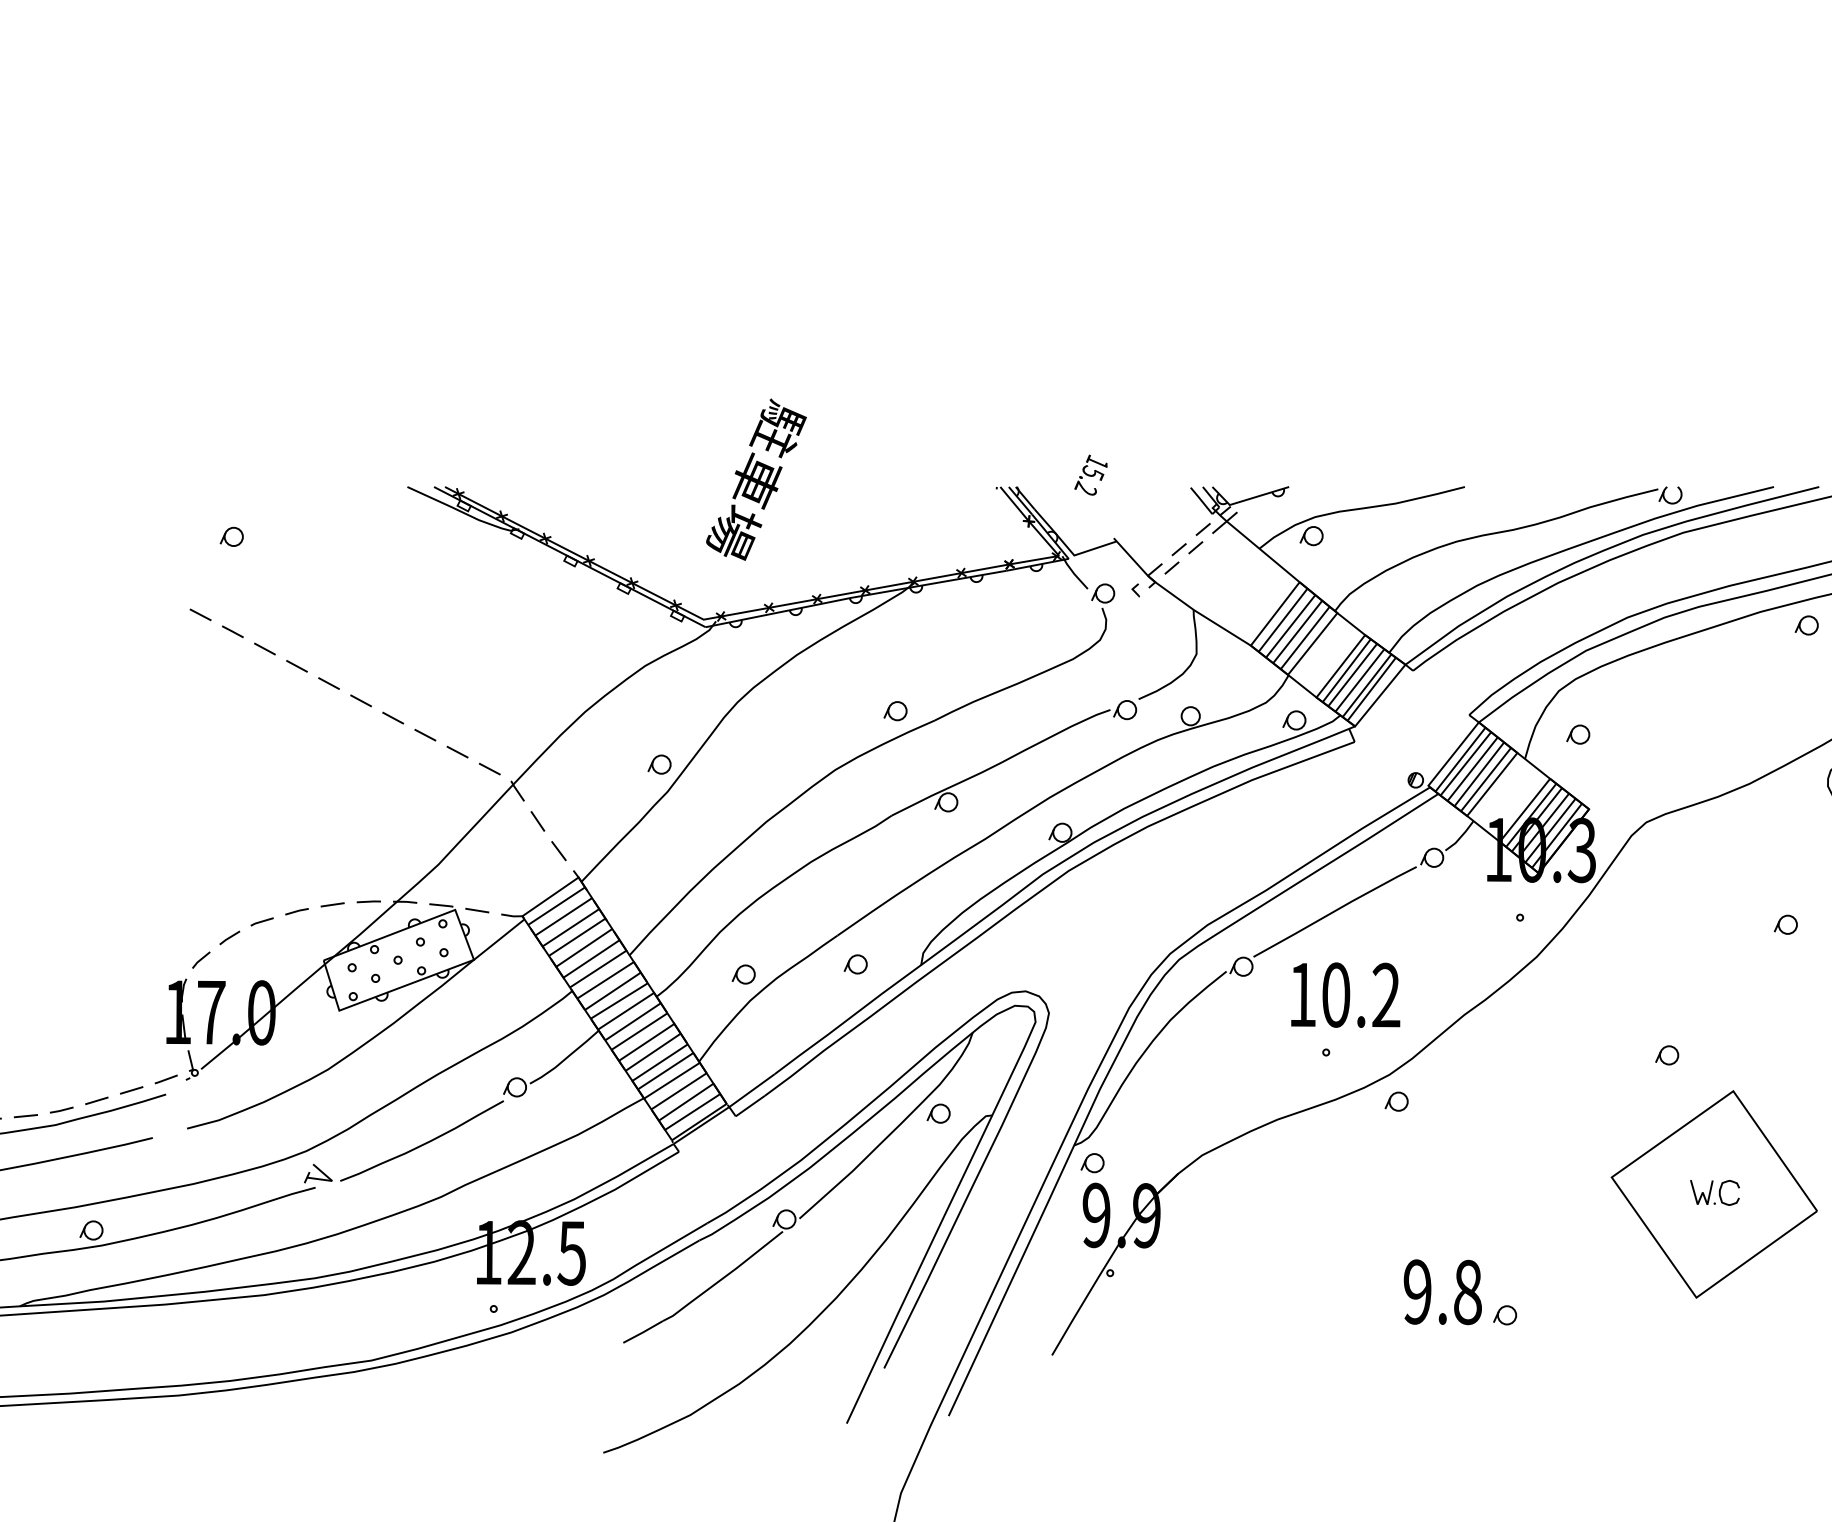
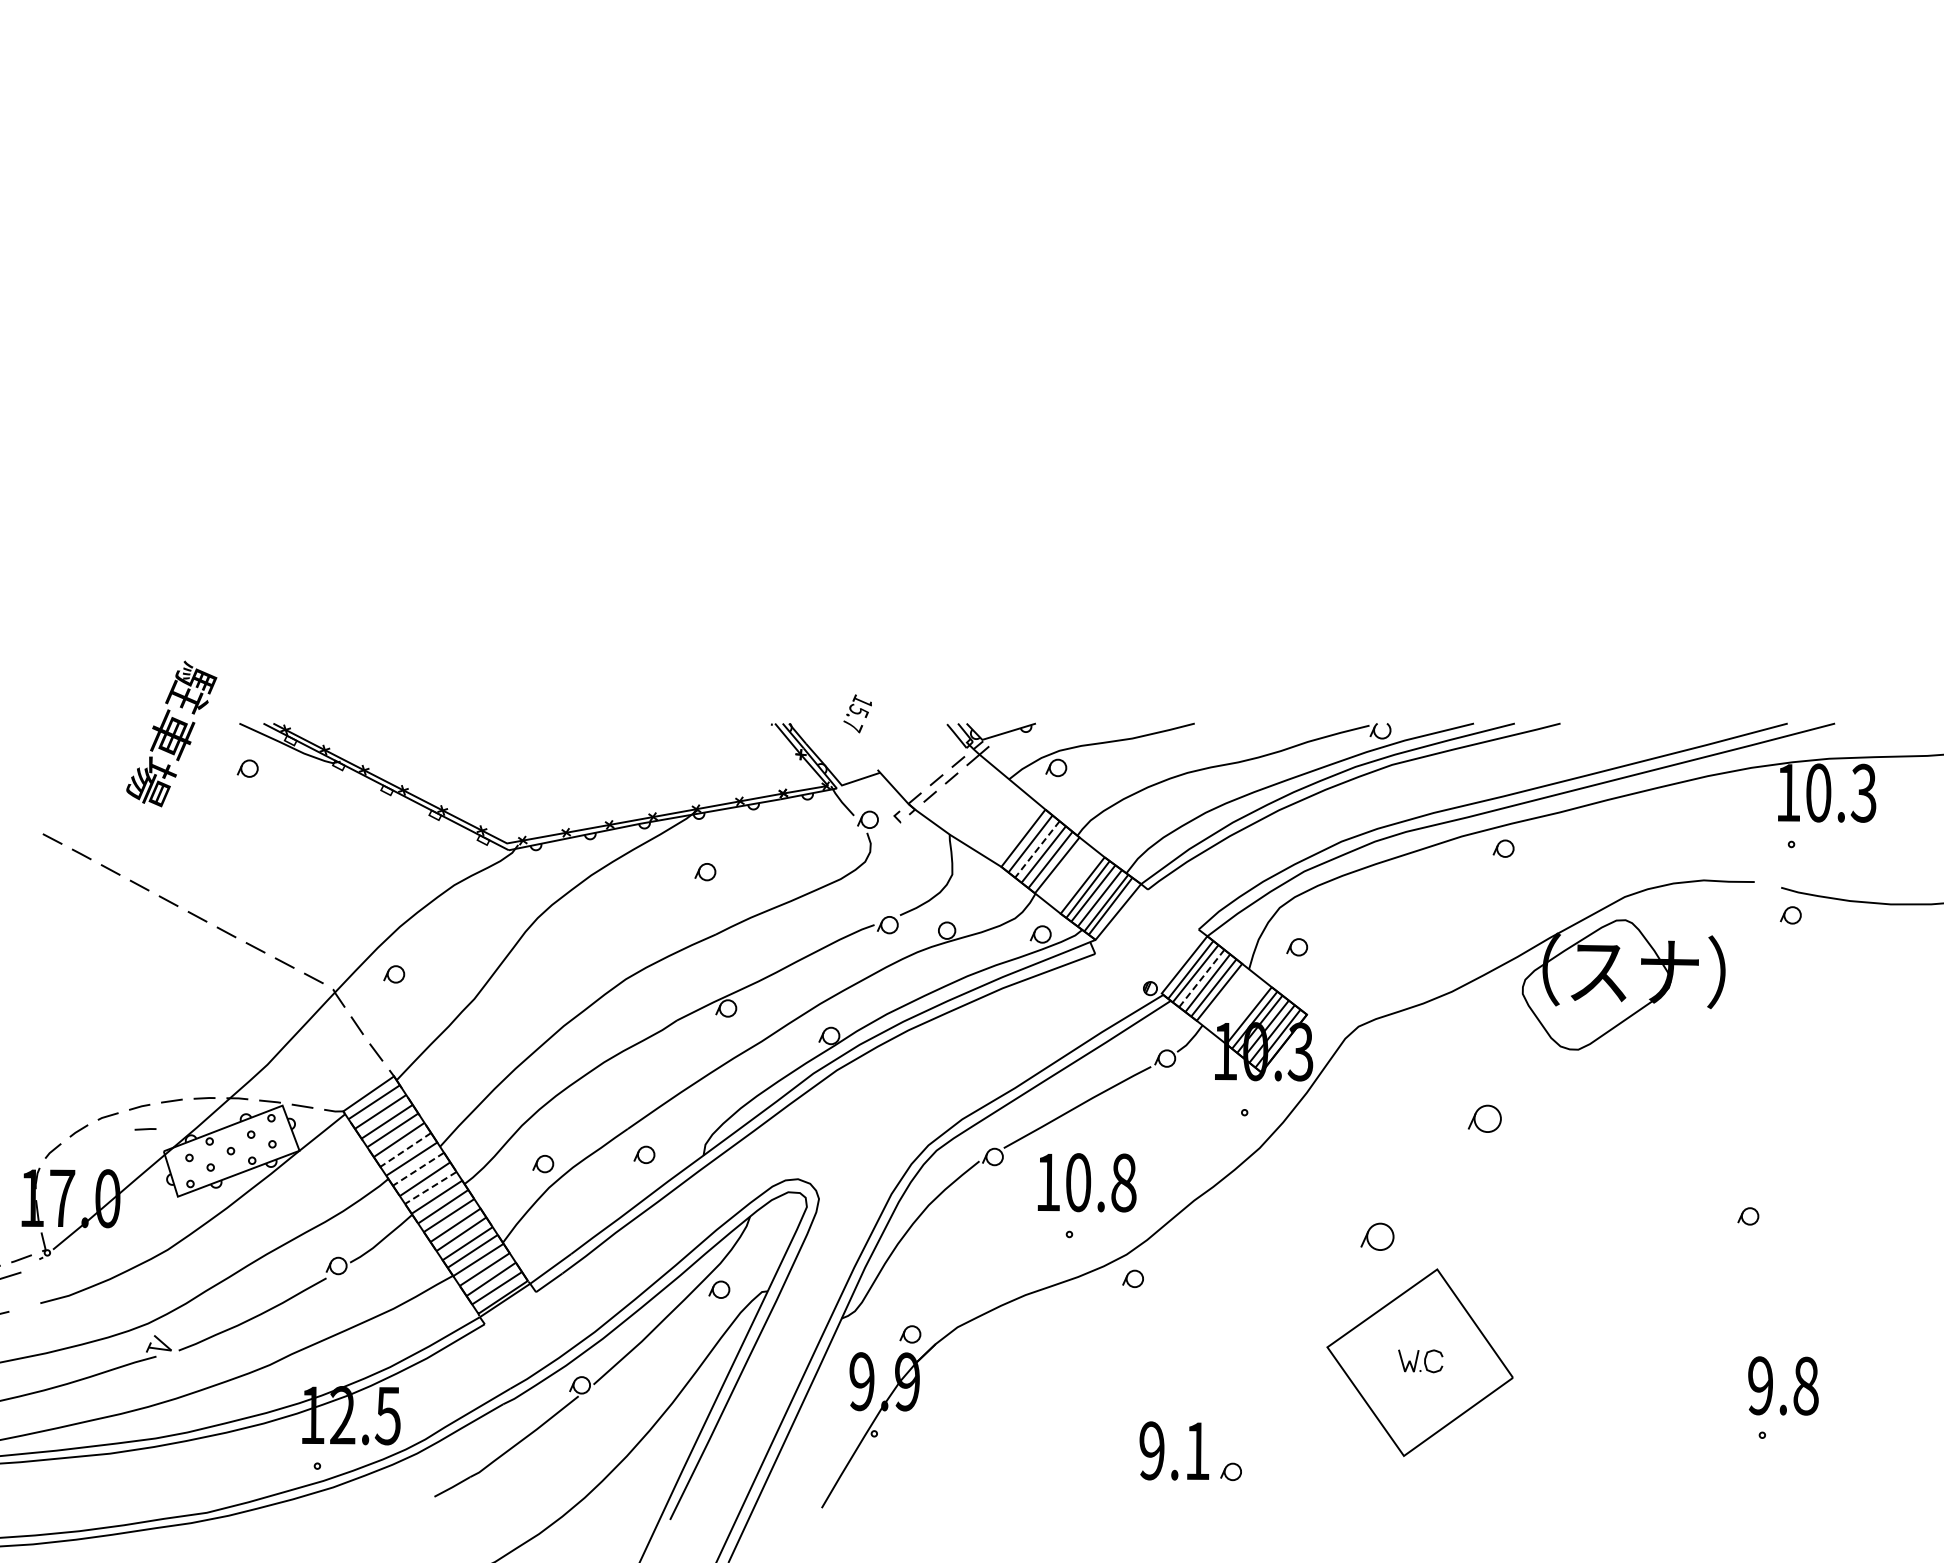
text: (756, 479) -> (171, 733), moved
text: (1086, 489) -> (852, 725), 15.2 -> 15.7
part: (231, 536) -> (247, 768), moved
line: (1290, 626) -> (1037, 849), solid -> dashed
part: (895, 711) -> (705, 872), moved
part: (659, 764) -> (394, 974), moved
line: (1472, 769) -> (1201, 978), solid -> dashed
part: (1785, 925) -> (1484, 1119), size x1.6
line: (303, 936) -> (145, 1129), added
line: (591, 958) -> (405, 1149), solid -> dashed
line: (605, 980) -> (418, 1169), solid -> dashed
text: (1386, 994) -> (1123, 1182), 10.2 -> 10.8
line: (618, 1001) -> (430, 1188), solid -> dashed
part: (1667, 1055) -> (1377, 1237), size x1.6
part: (1092, 1163) -> (910, 1334), moved
text: (1467, 1291) -> (1197, 1450), 9.8 -> 9.1

